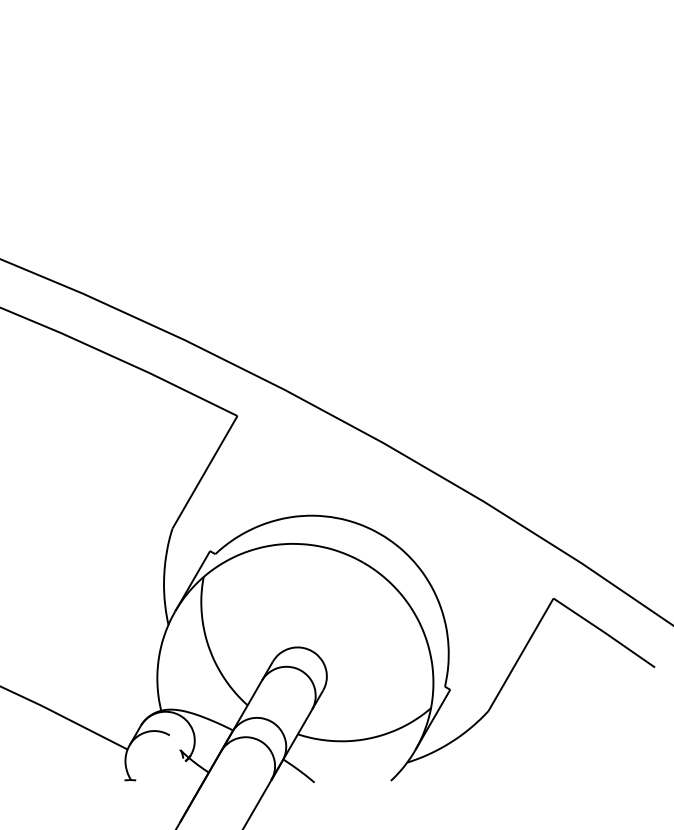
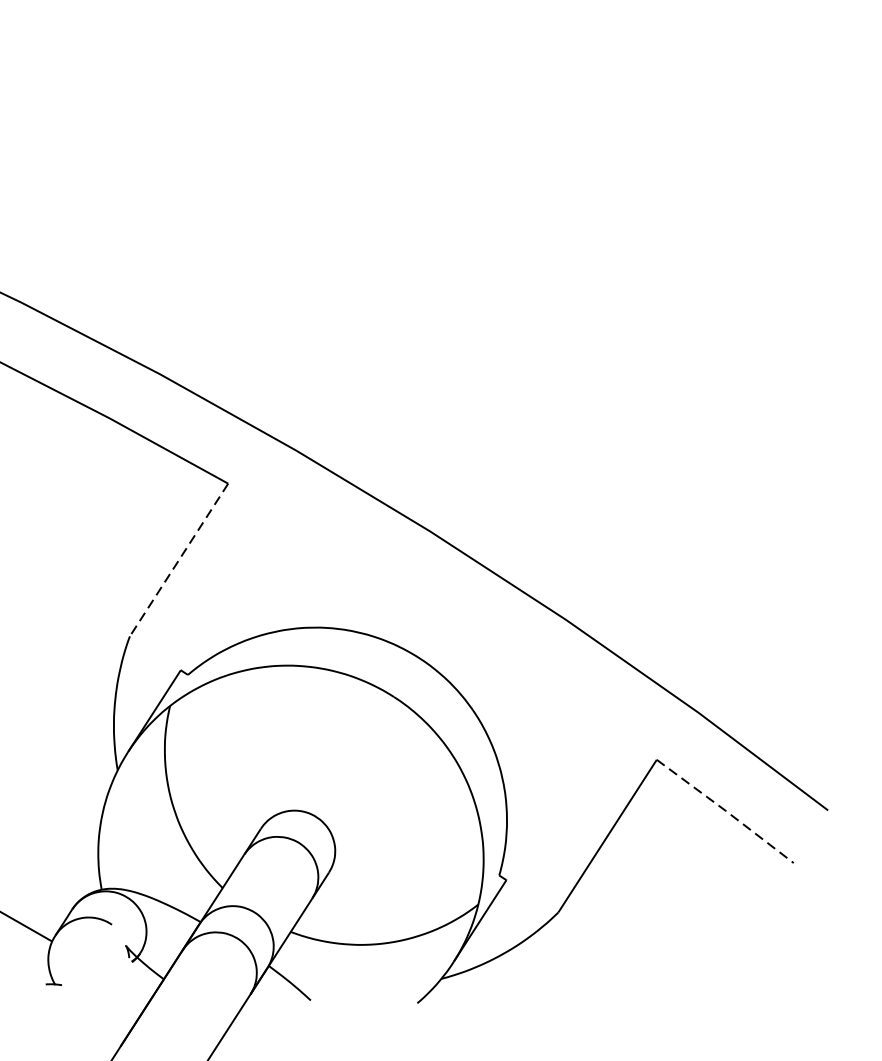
line: (205, 472) -> (179, 560), solid -> dashed
line: (604, 632) -> (725, 810), solid -> dashed

